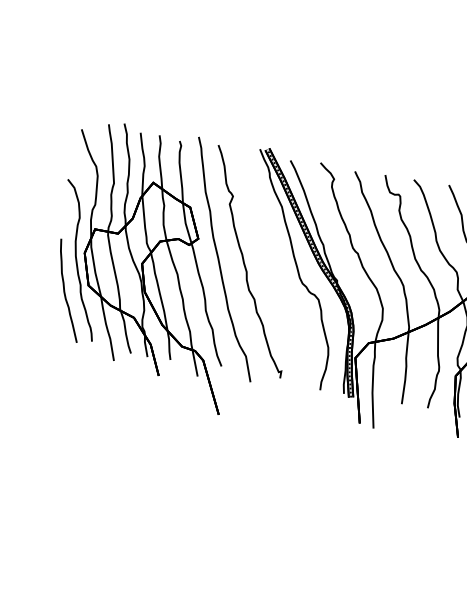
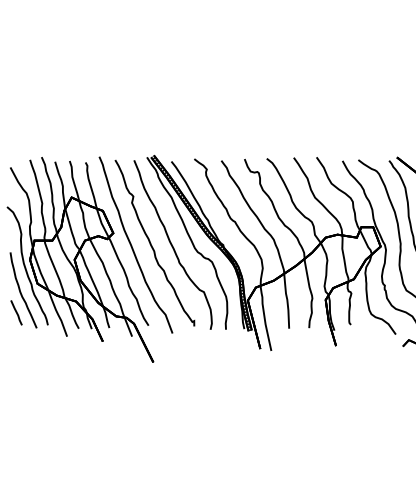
curve: (271, 267) -> (172, 244), added
line: (54, 317) -> (16, 312), added

